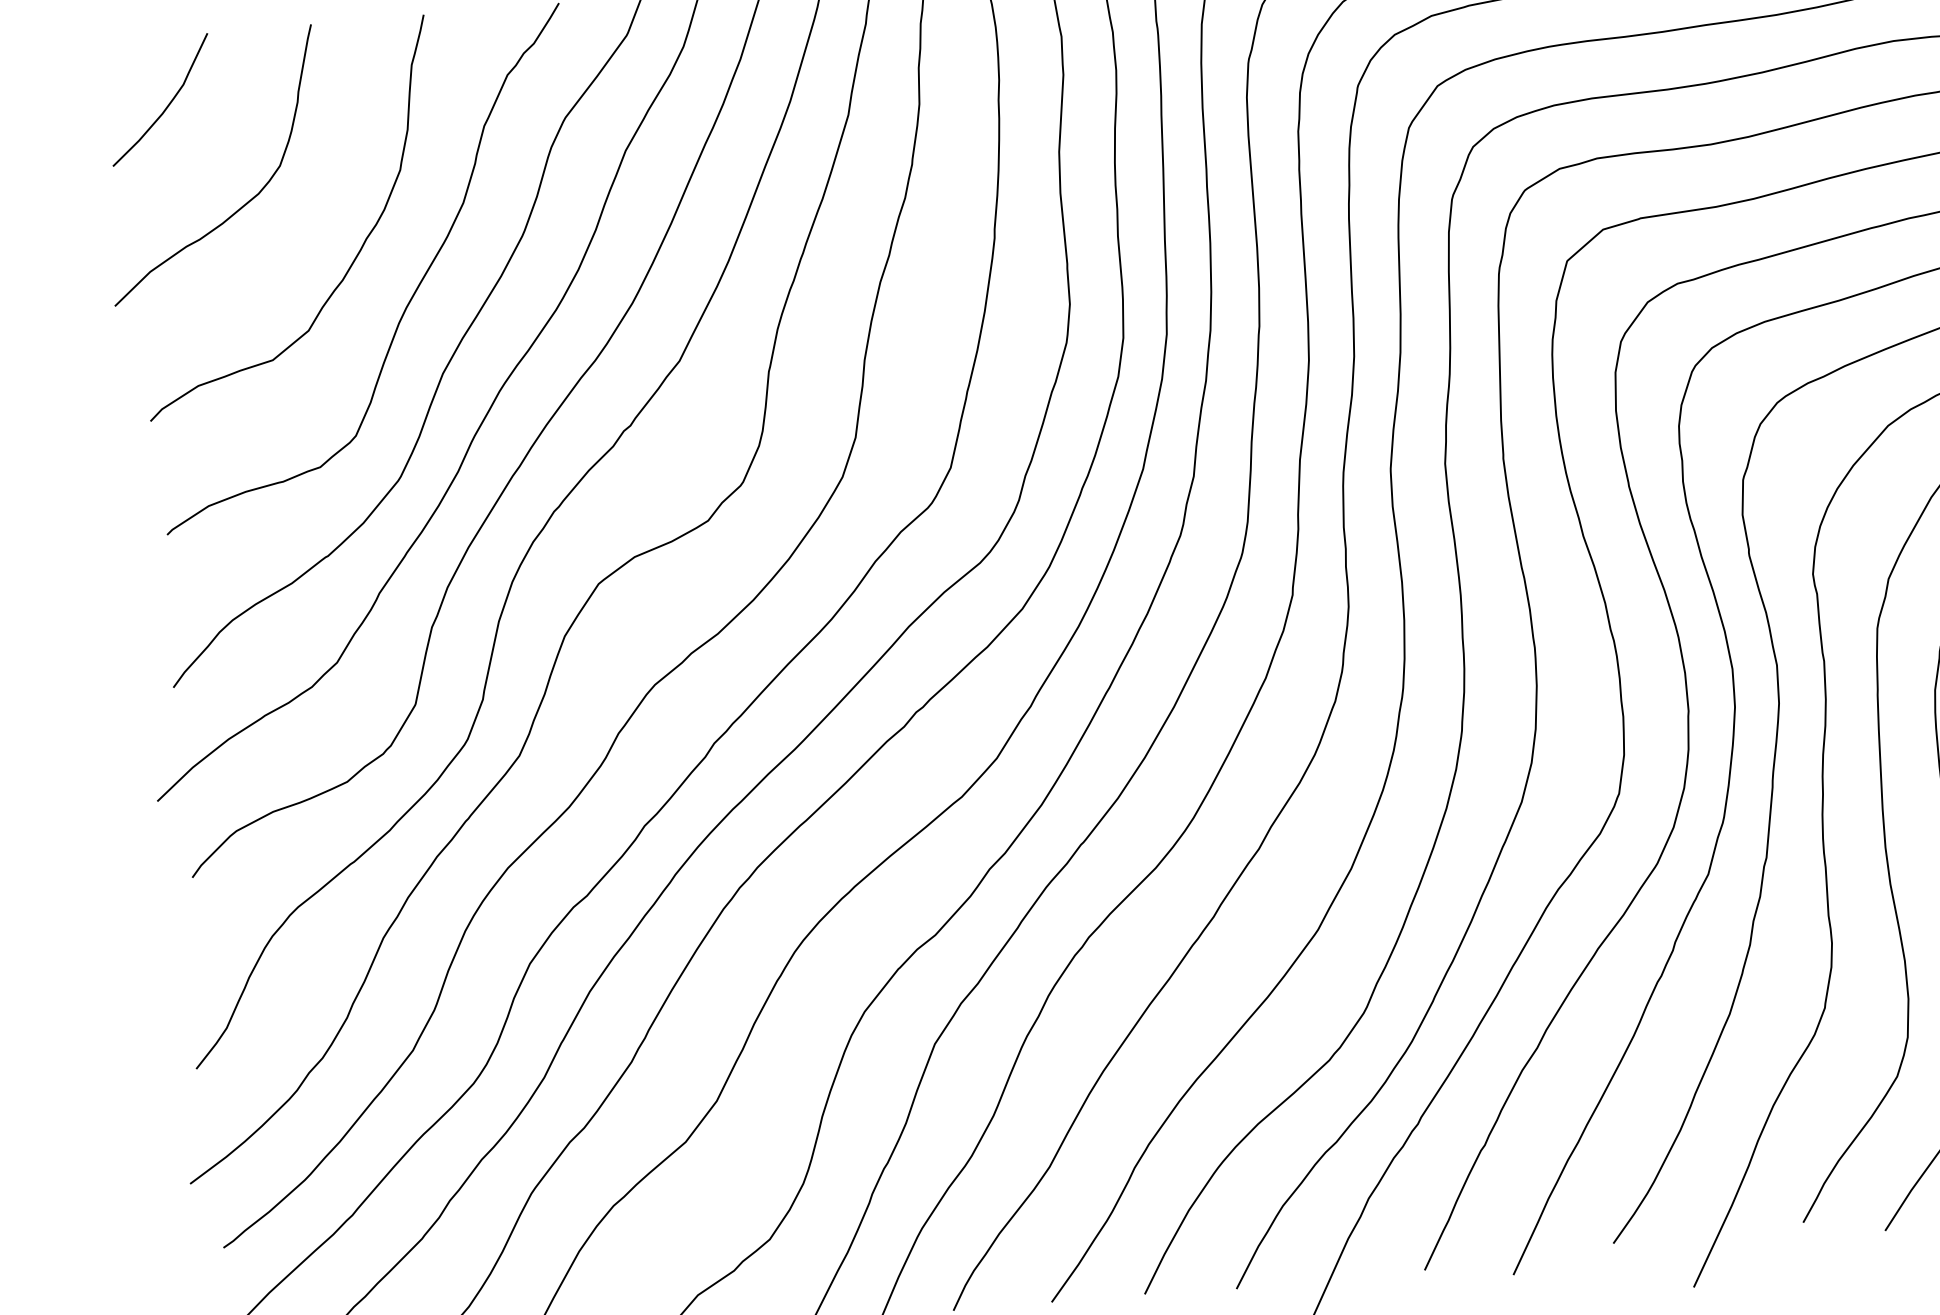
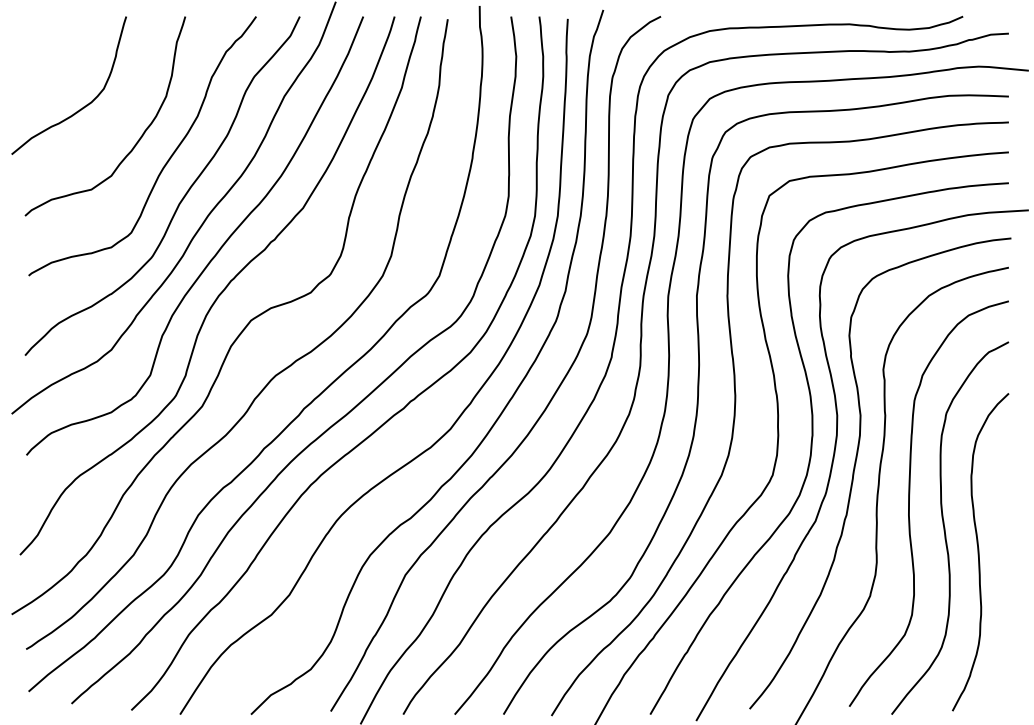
curve: (166, 105) -> (47, 52), removed

